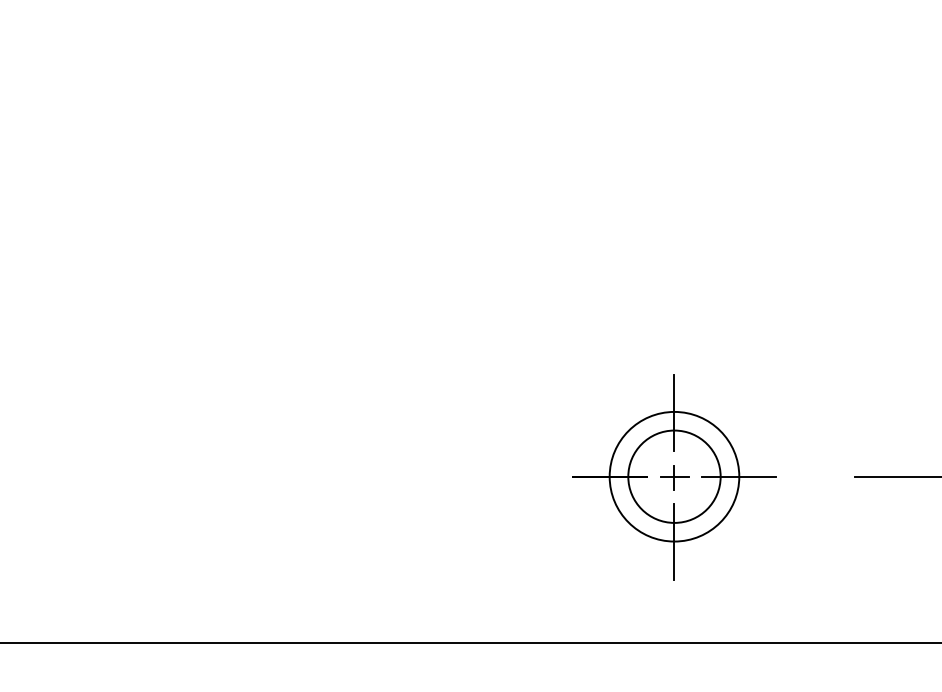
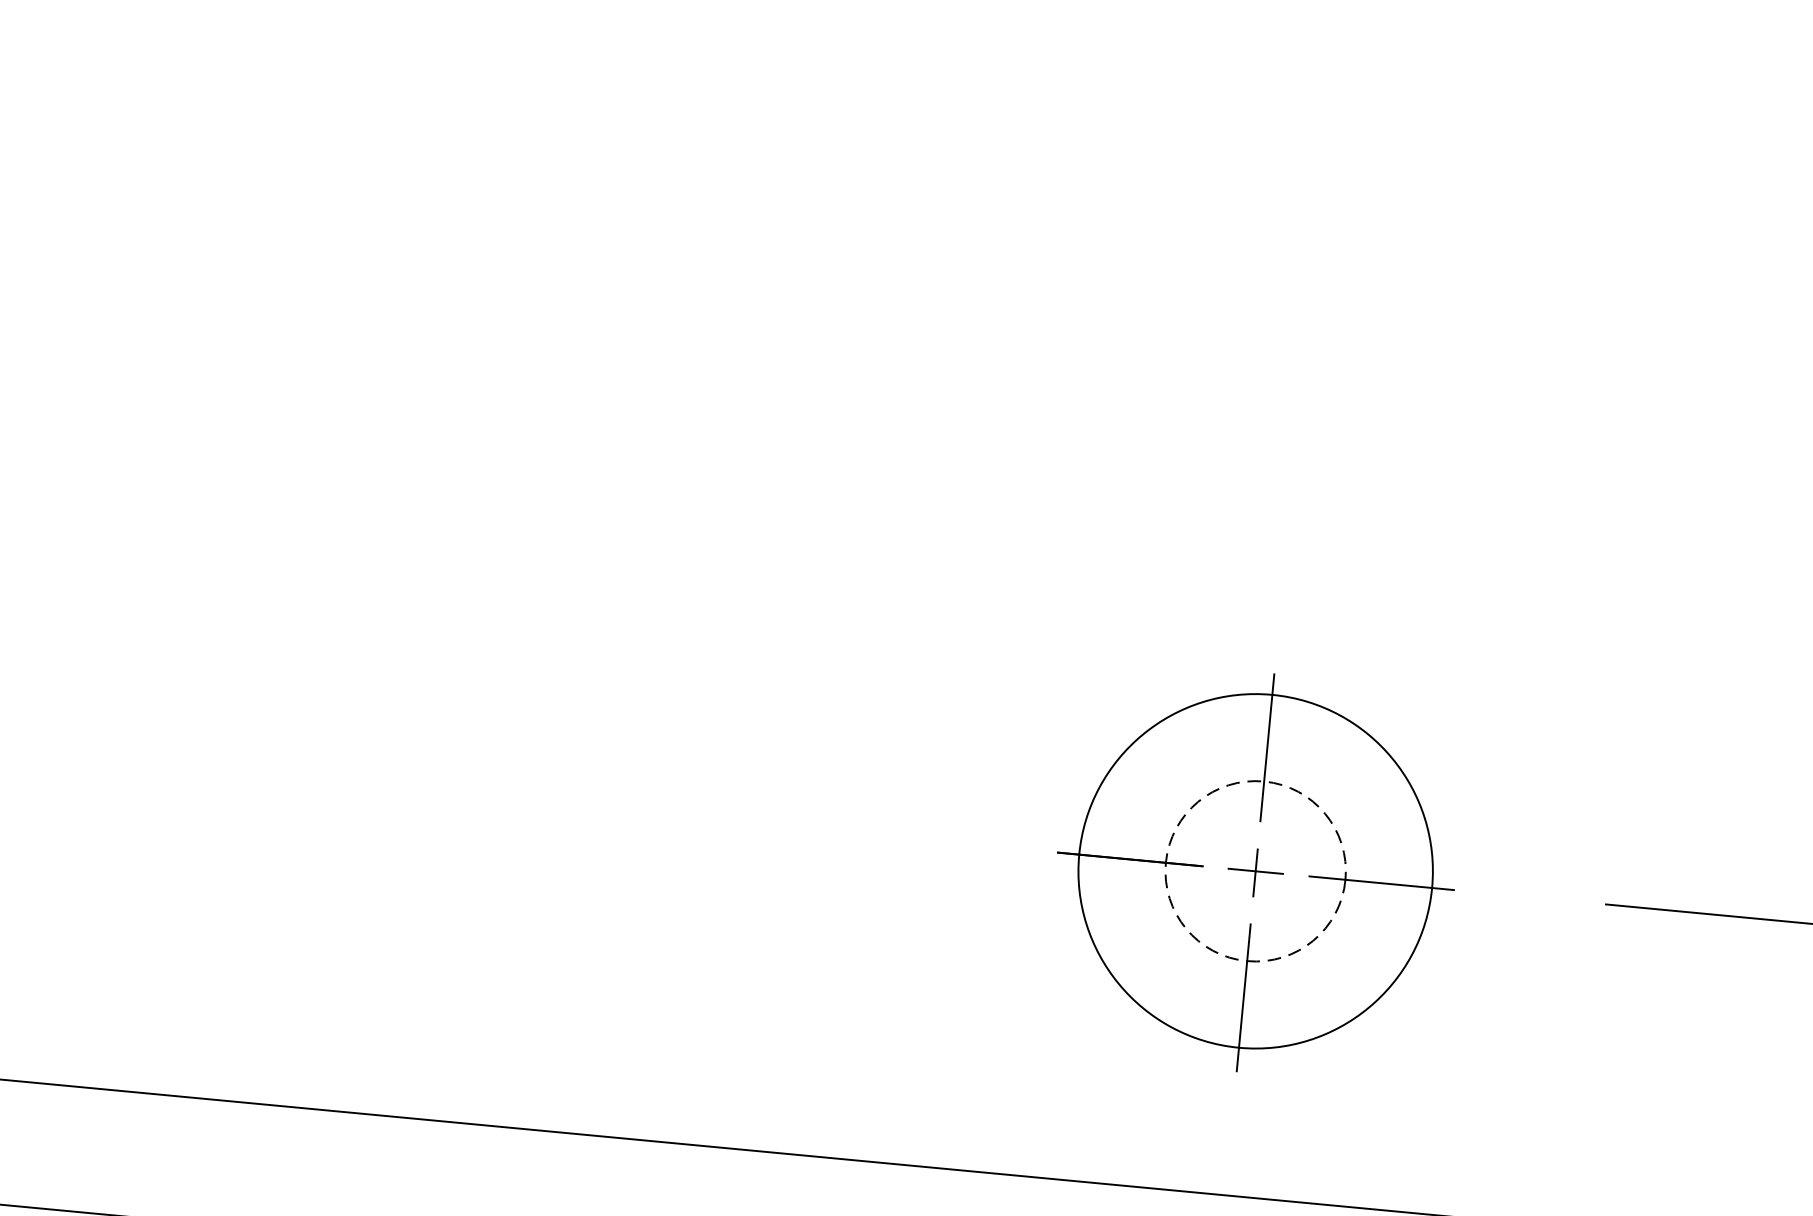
circle: (674, 476) -> (1255, 870), size x1.4
circle: (674, 476) -> (1255, 870), solid -> dashed

